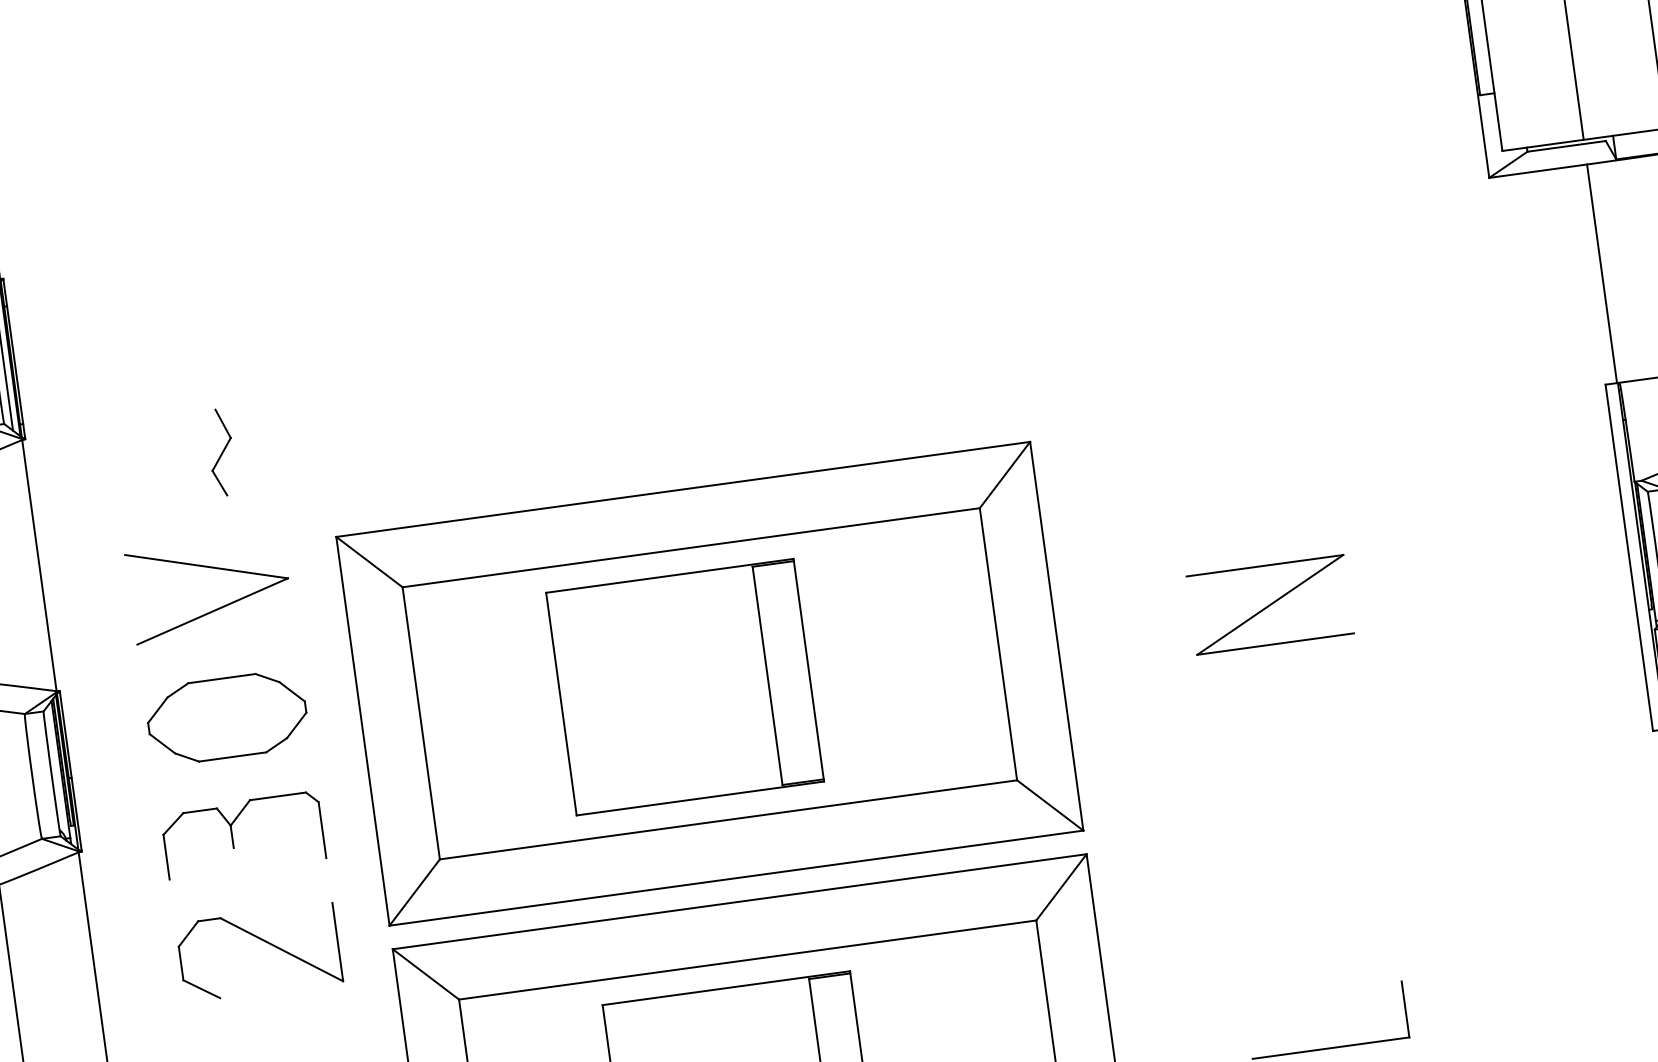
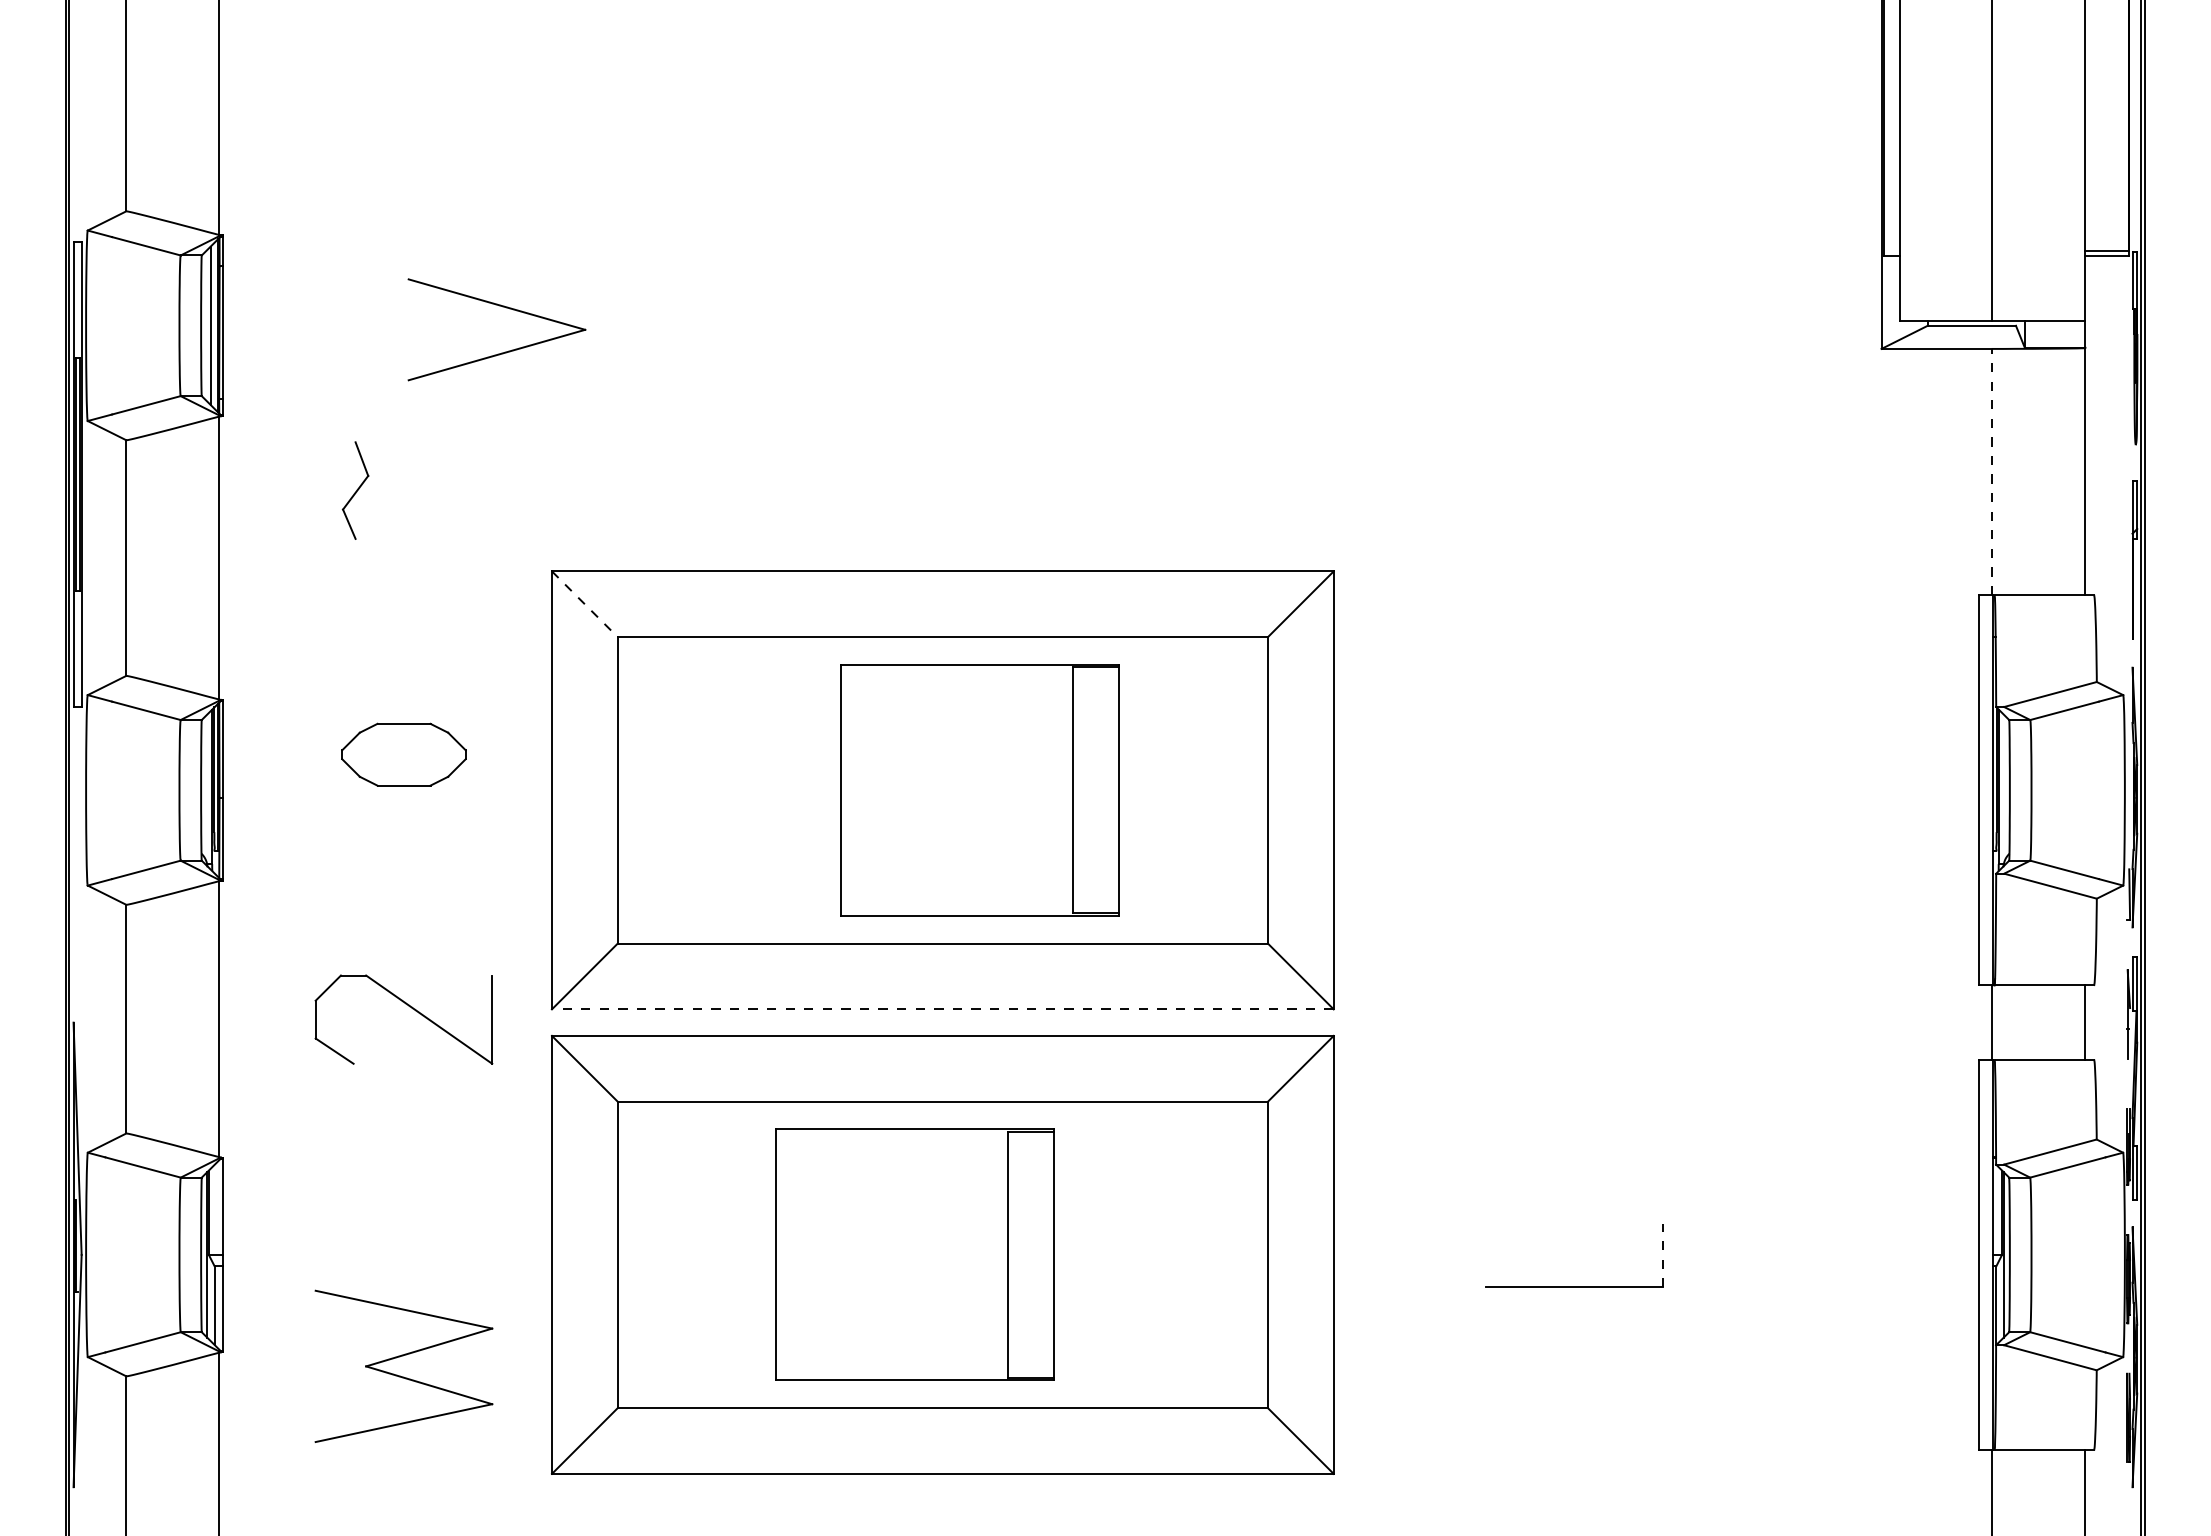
line: (1601, 273) -> (1991, 471), solid -> dashed
part: (221, 452) -> (355, 490), moved
line: (370, 562) -> (585, 604), solid -> dashed
part: (211, 568) -> (502, 307), moved
part: (1270, 604) -> (1574, 787), removed
part: (684, 687) -> (979, 790), moved
part: (226, 717) -> (403, 754), size x0.7
part: (232, 836) -> (391, 886), removed
line: (736, 878) -> (942, 1009), solid -> dashed
line: (1405, 1009) -> (1662, 1255), solid -> dashed

